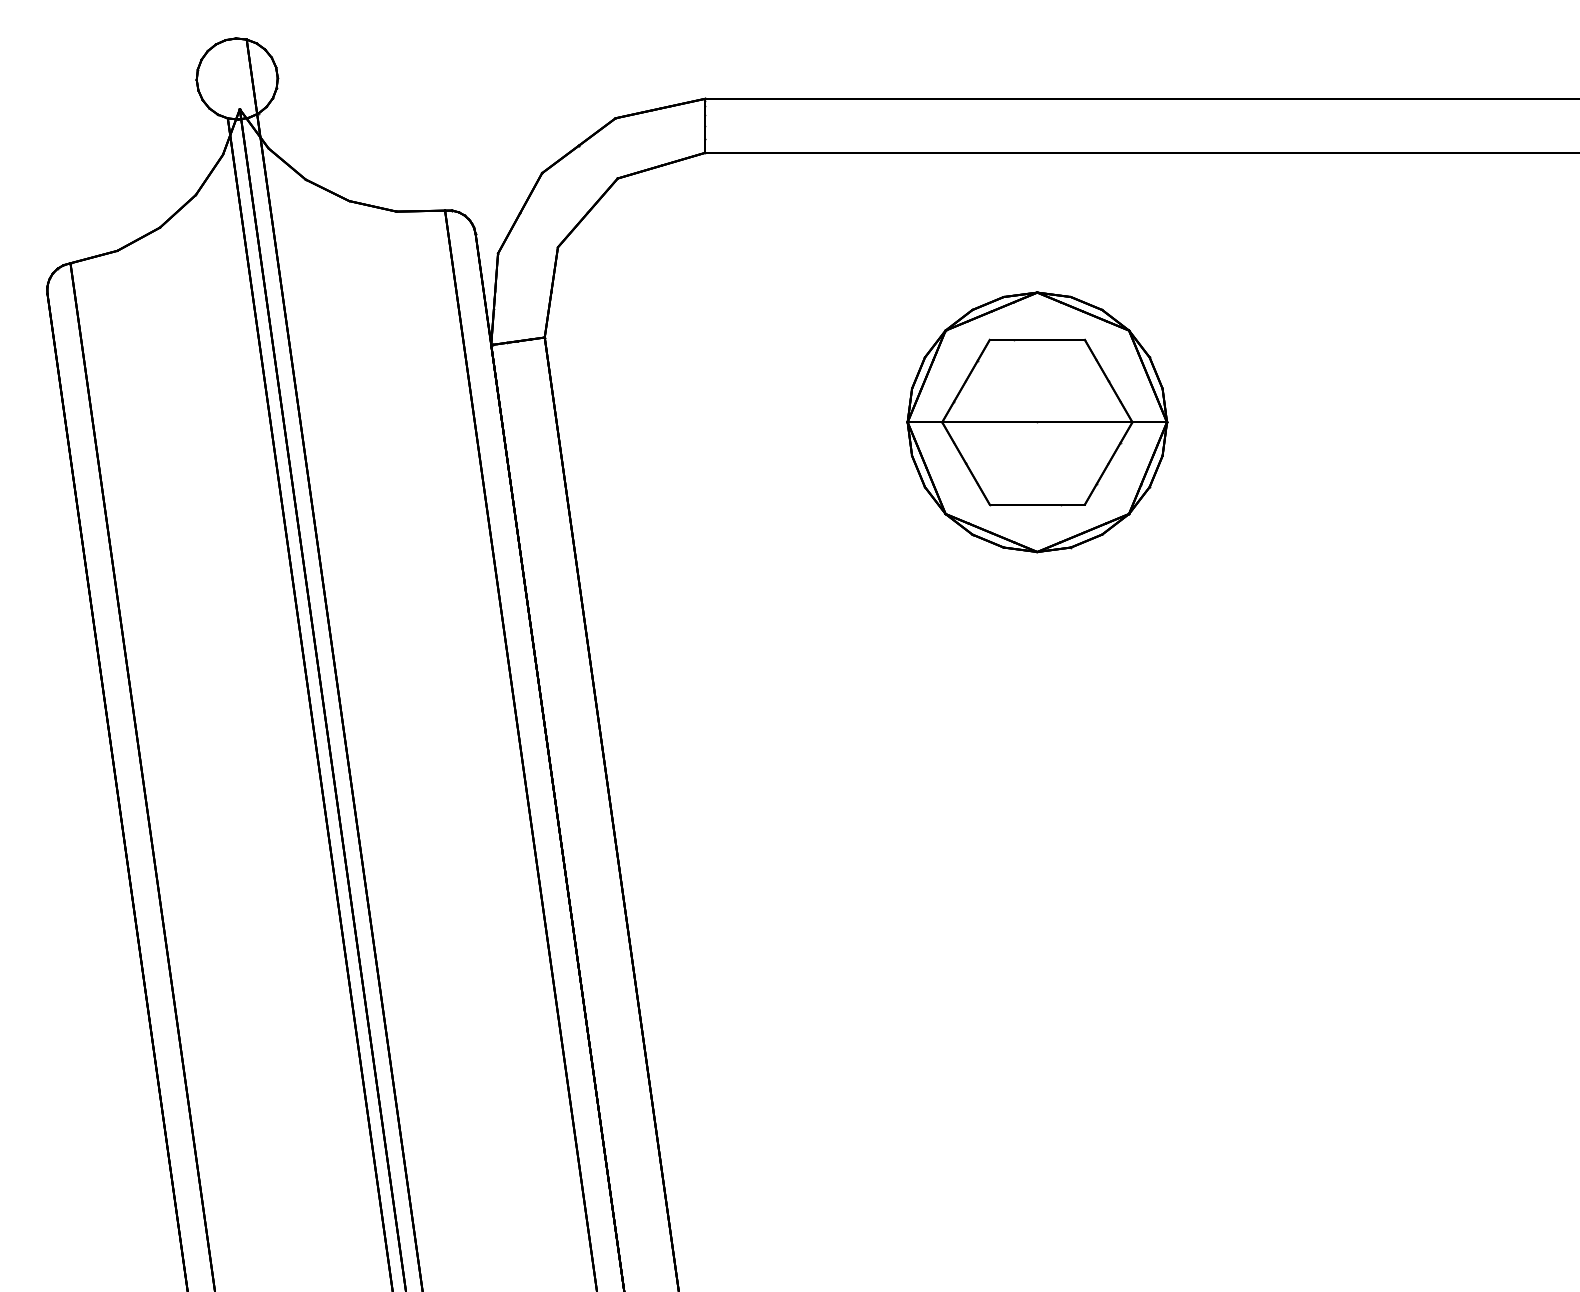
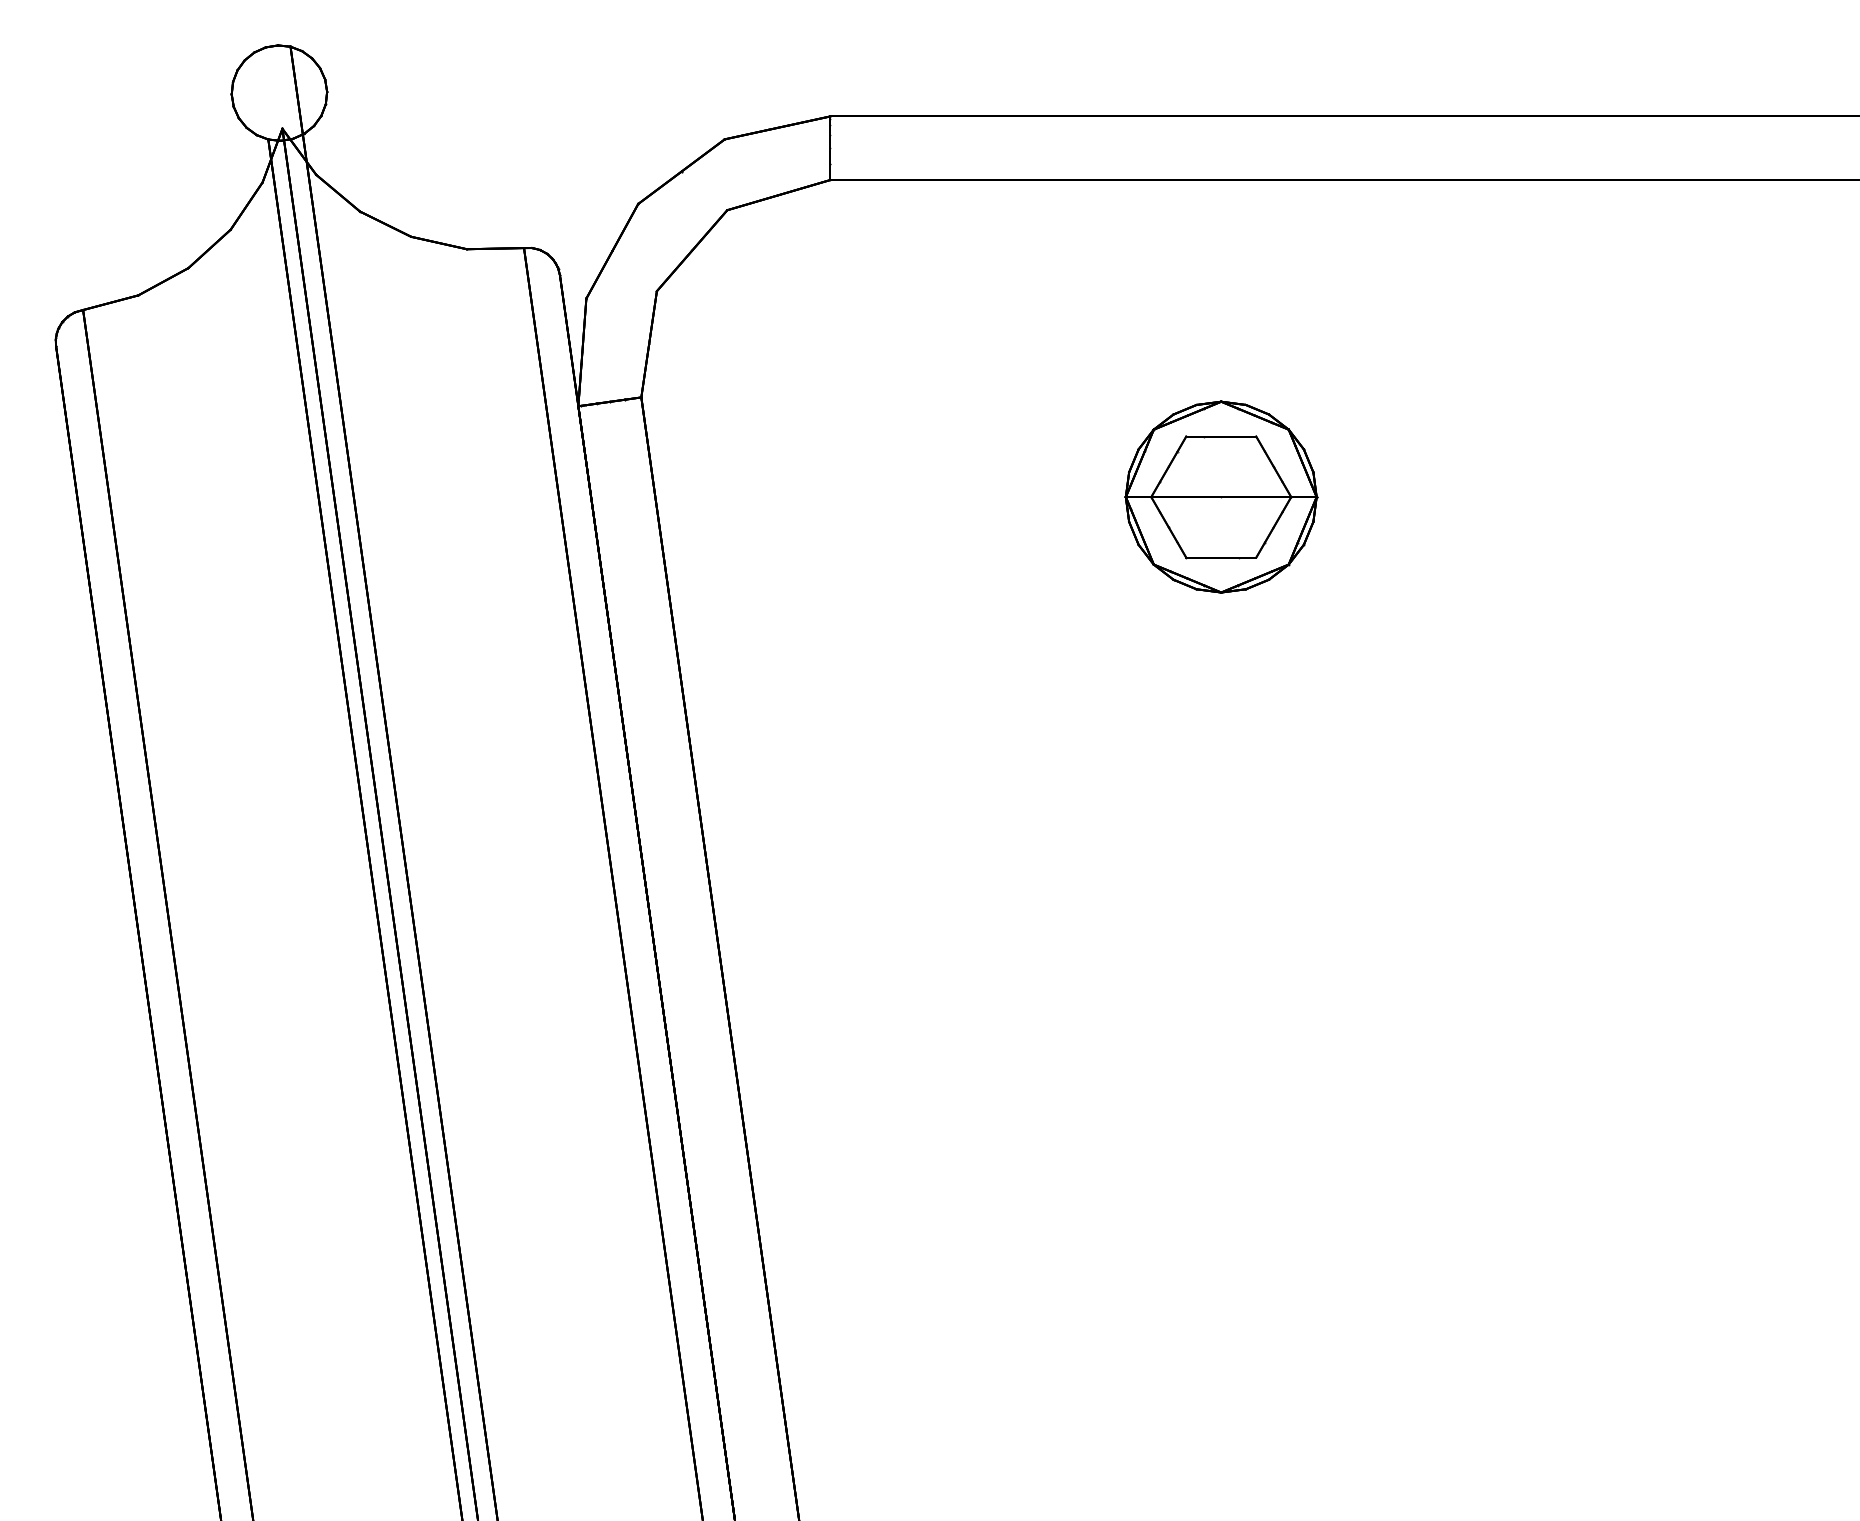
part: (1037, 421) -> (1221, 496), size x0.62

